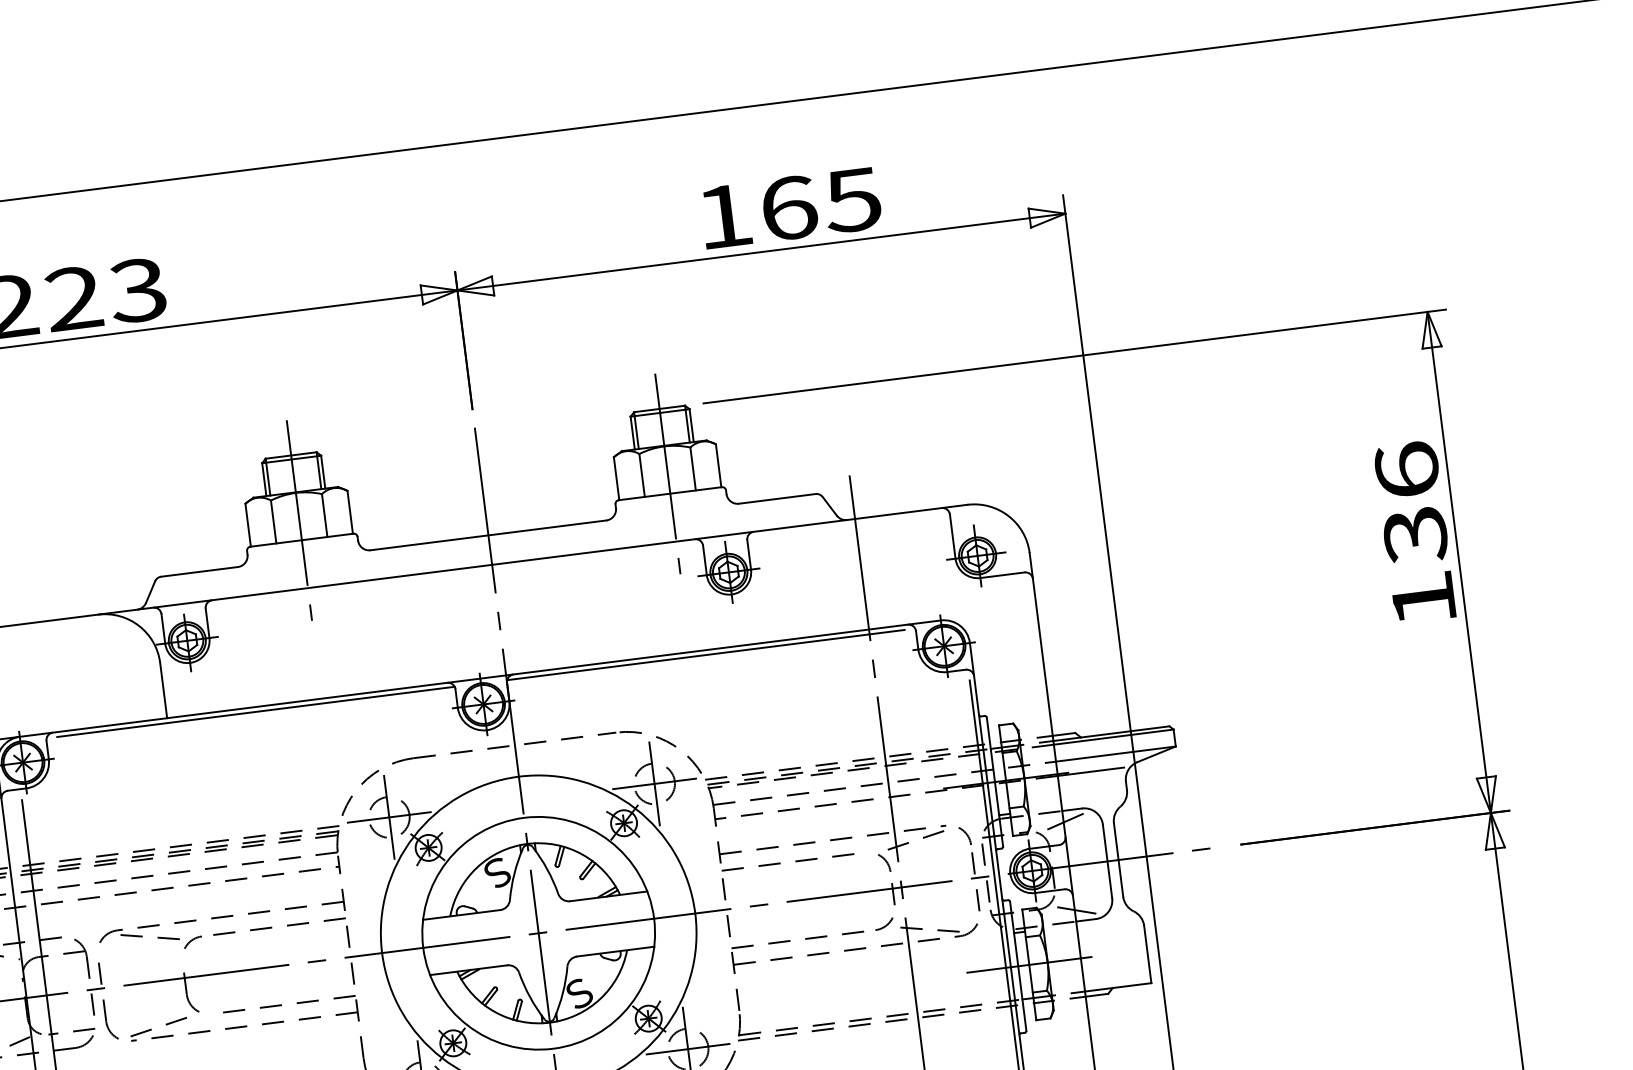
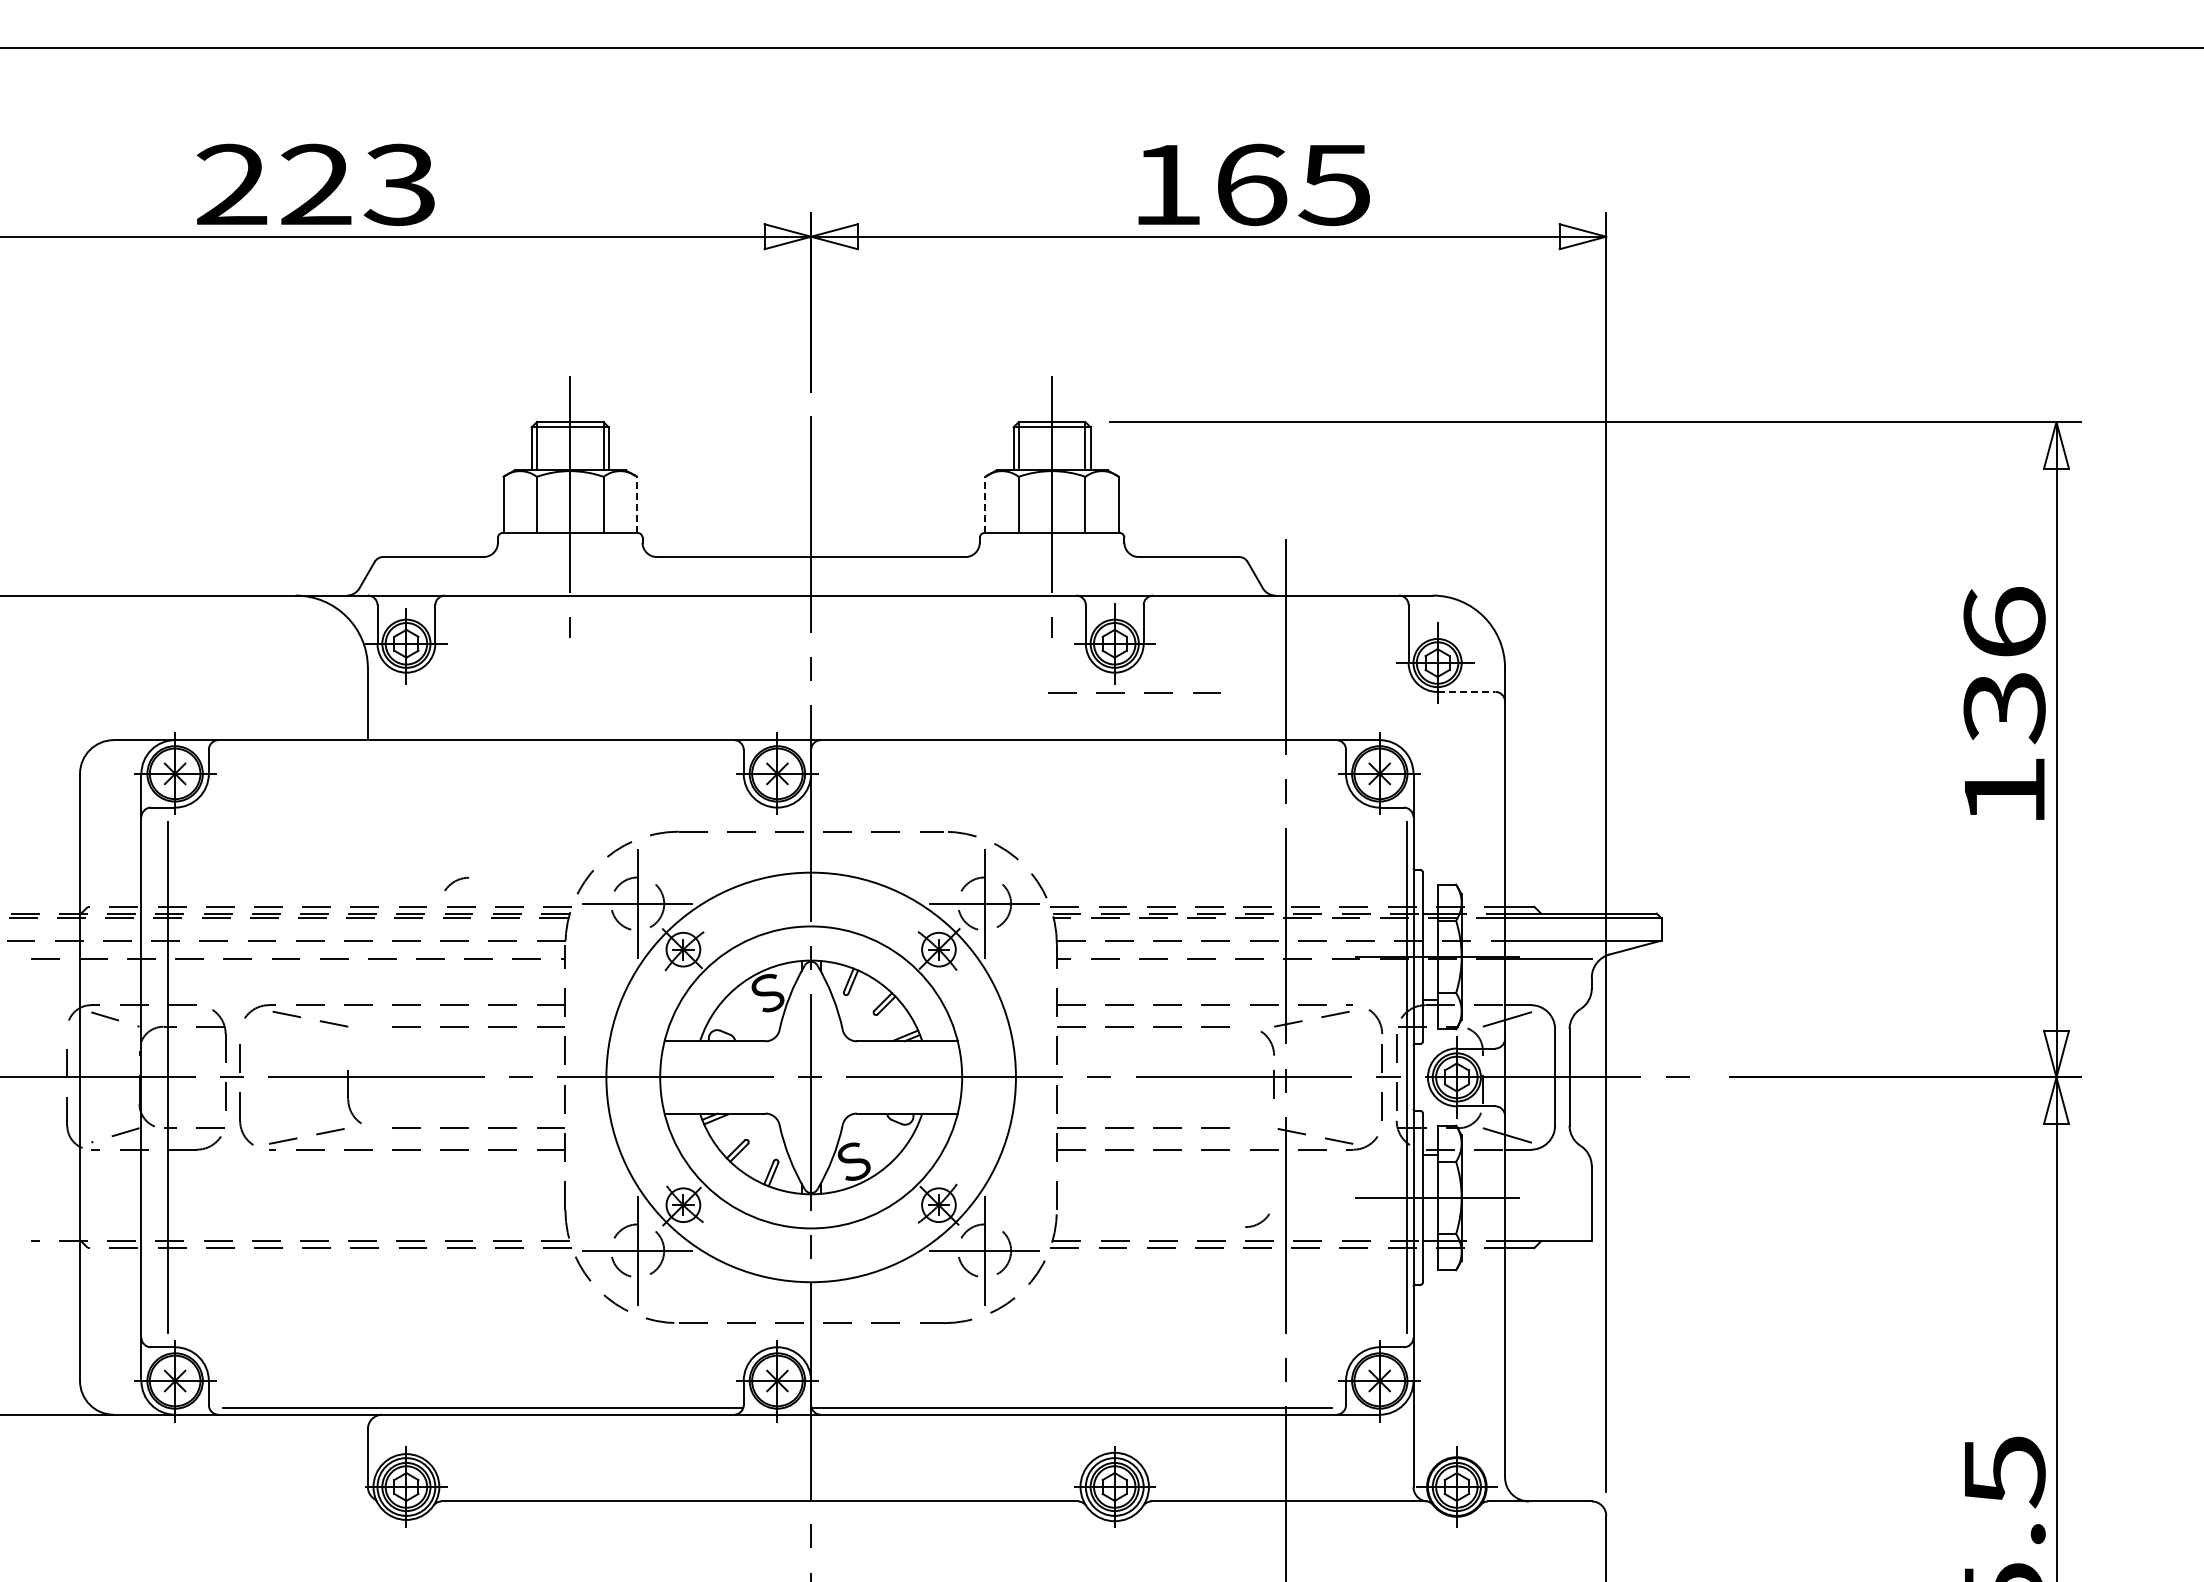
line: (616, 478) -> (985, 504), solid -> dashed
line: (350, 511) -> (637, 504), solid -> dashed
line: (1002, 574) -> (1466, 691), solid -> dashed
line: (741, 608) -> (1124, 692), added
line: (705, 655) -> (1071, 746), removed
line: (256, 711) -> (483, 746), removed
arc: (885, 925) -> (1258, 1222), moved
arc: (191, 941) -> (455, 882), moved

